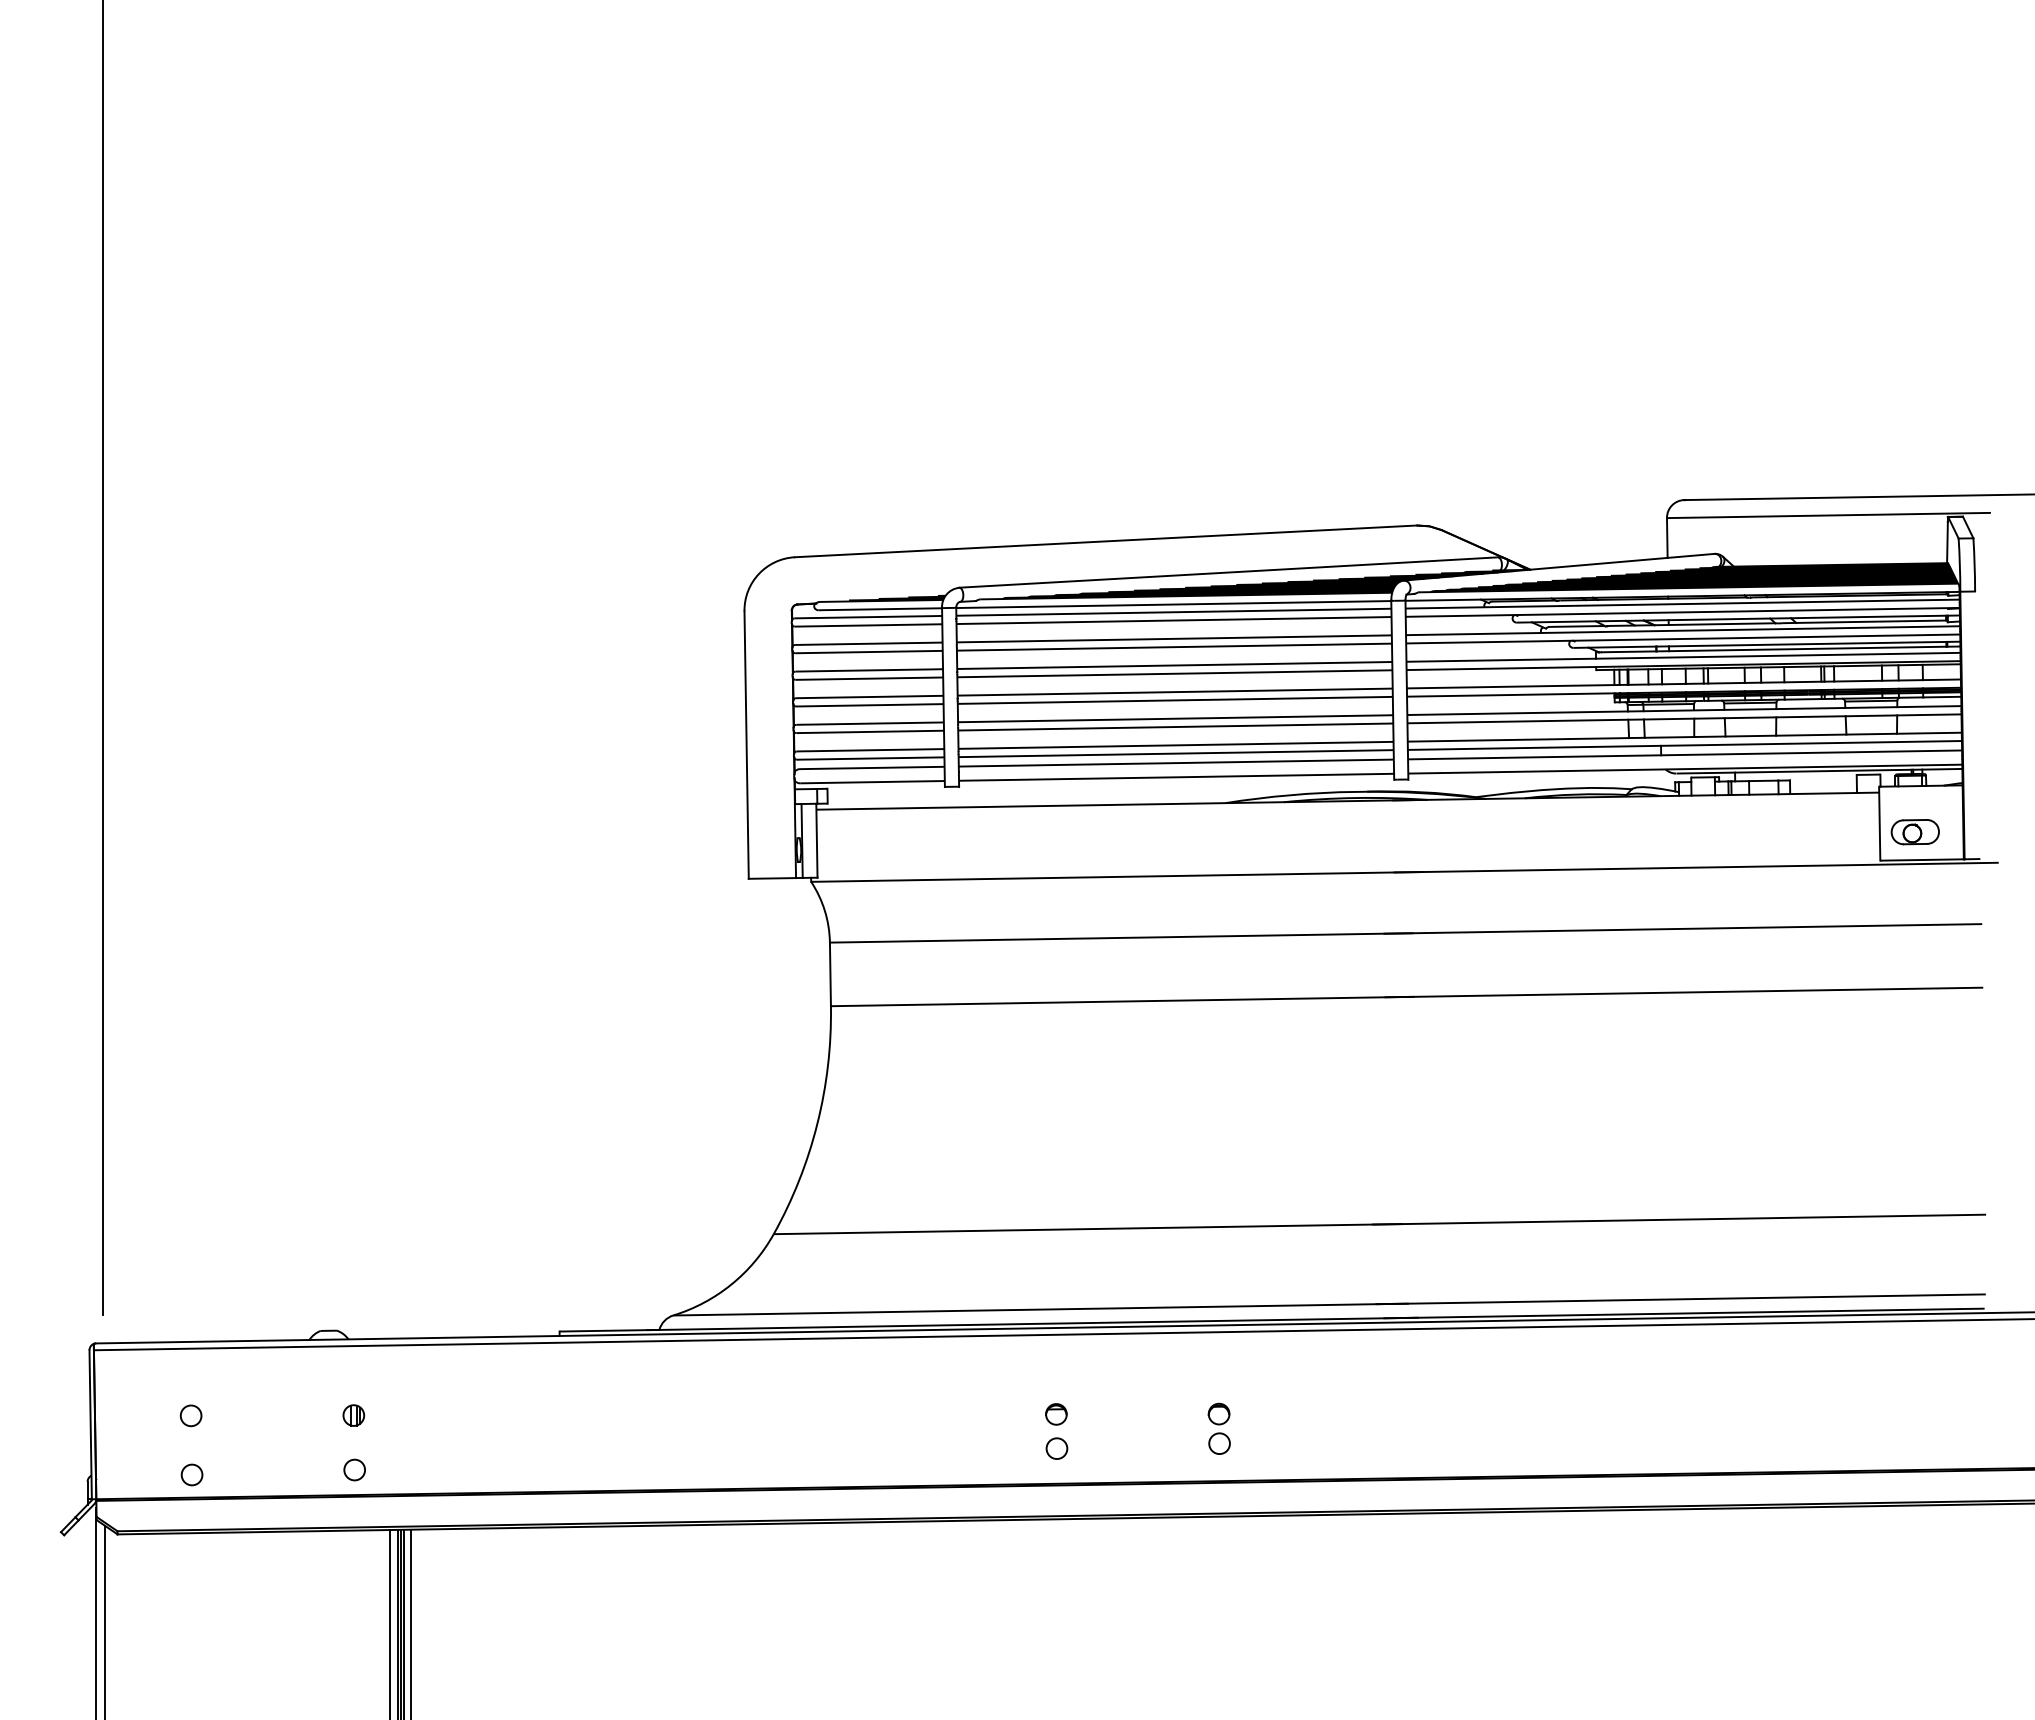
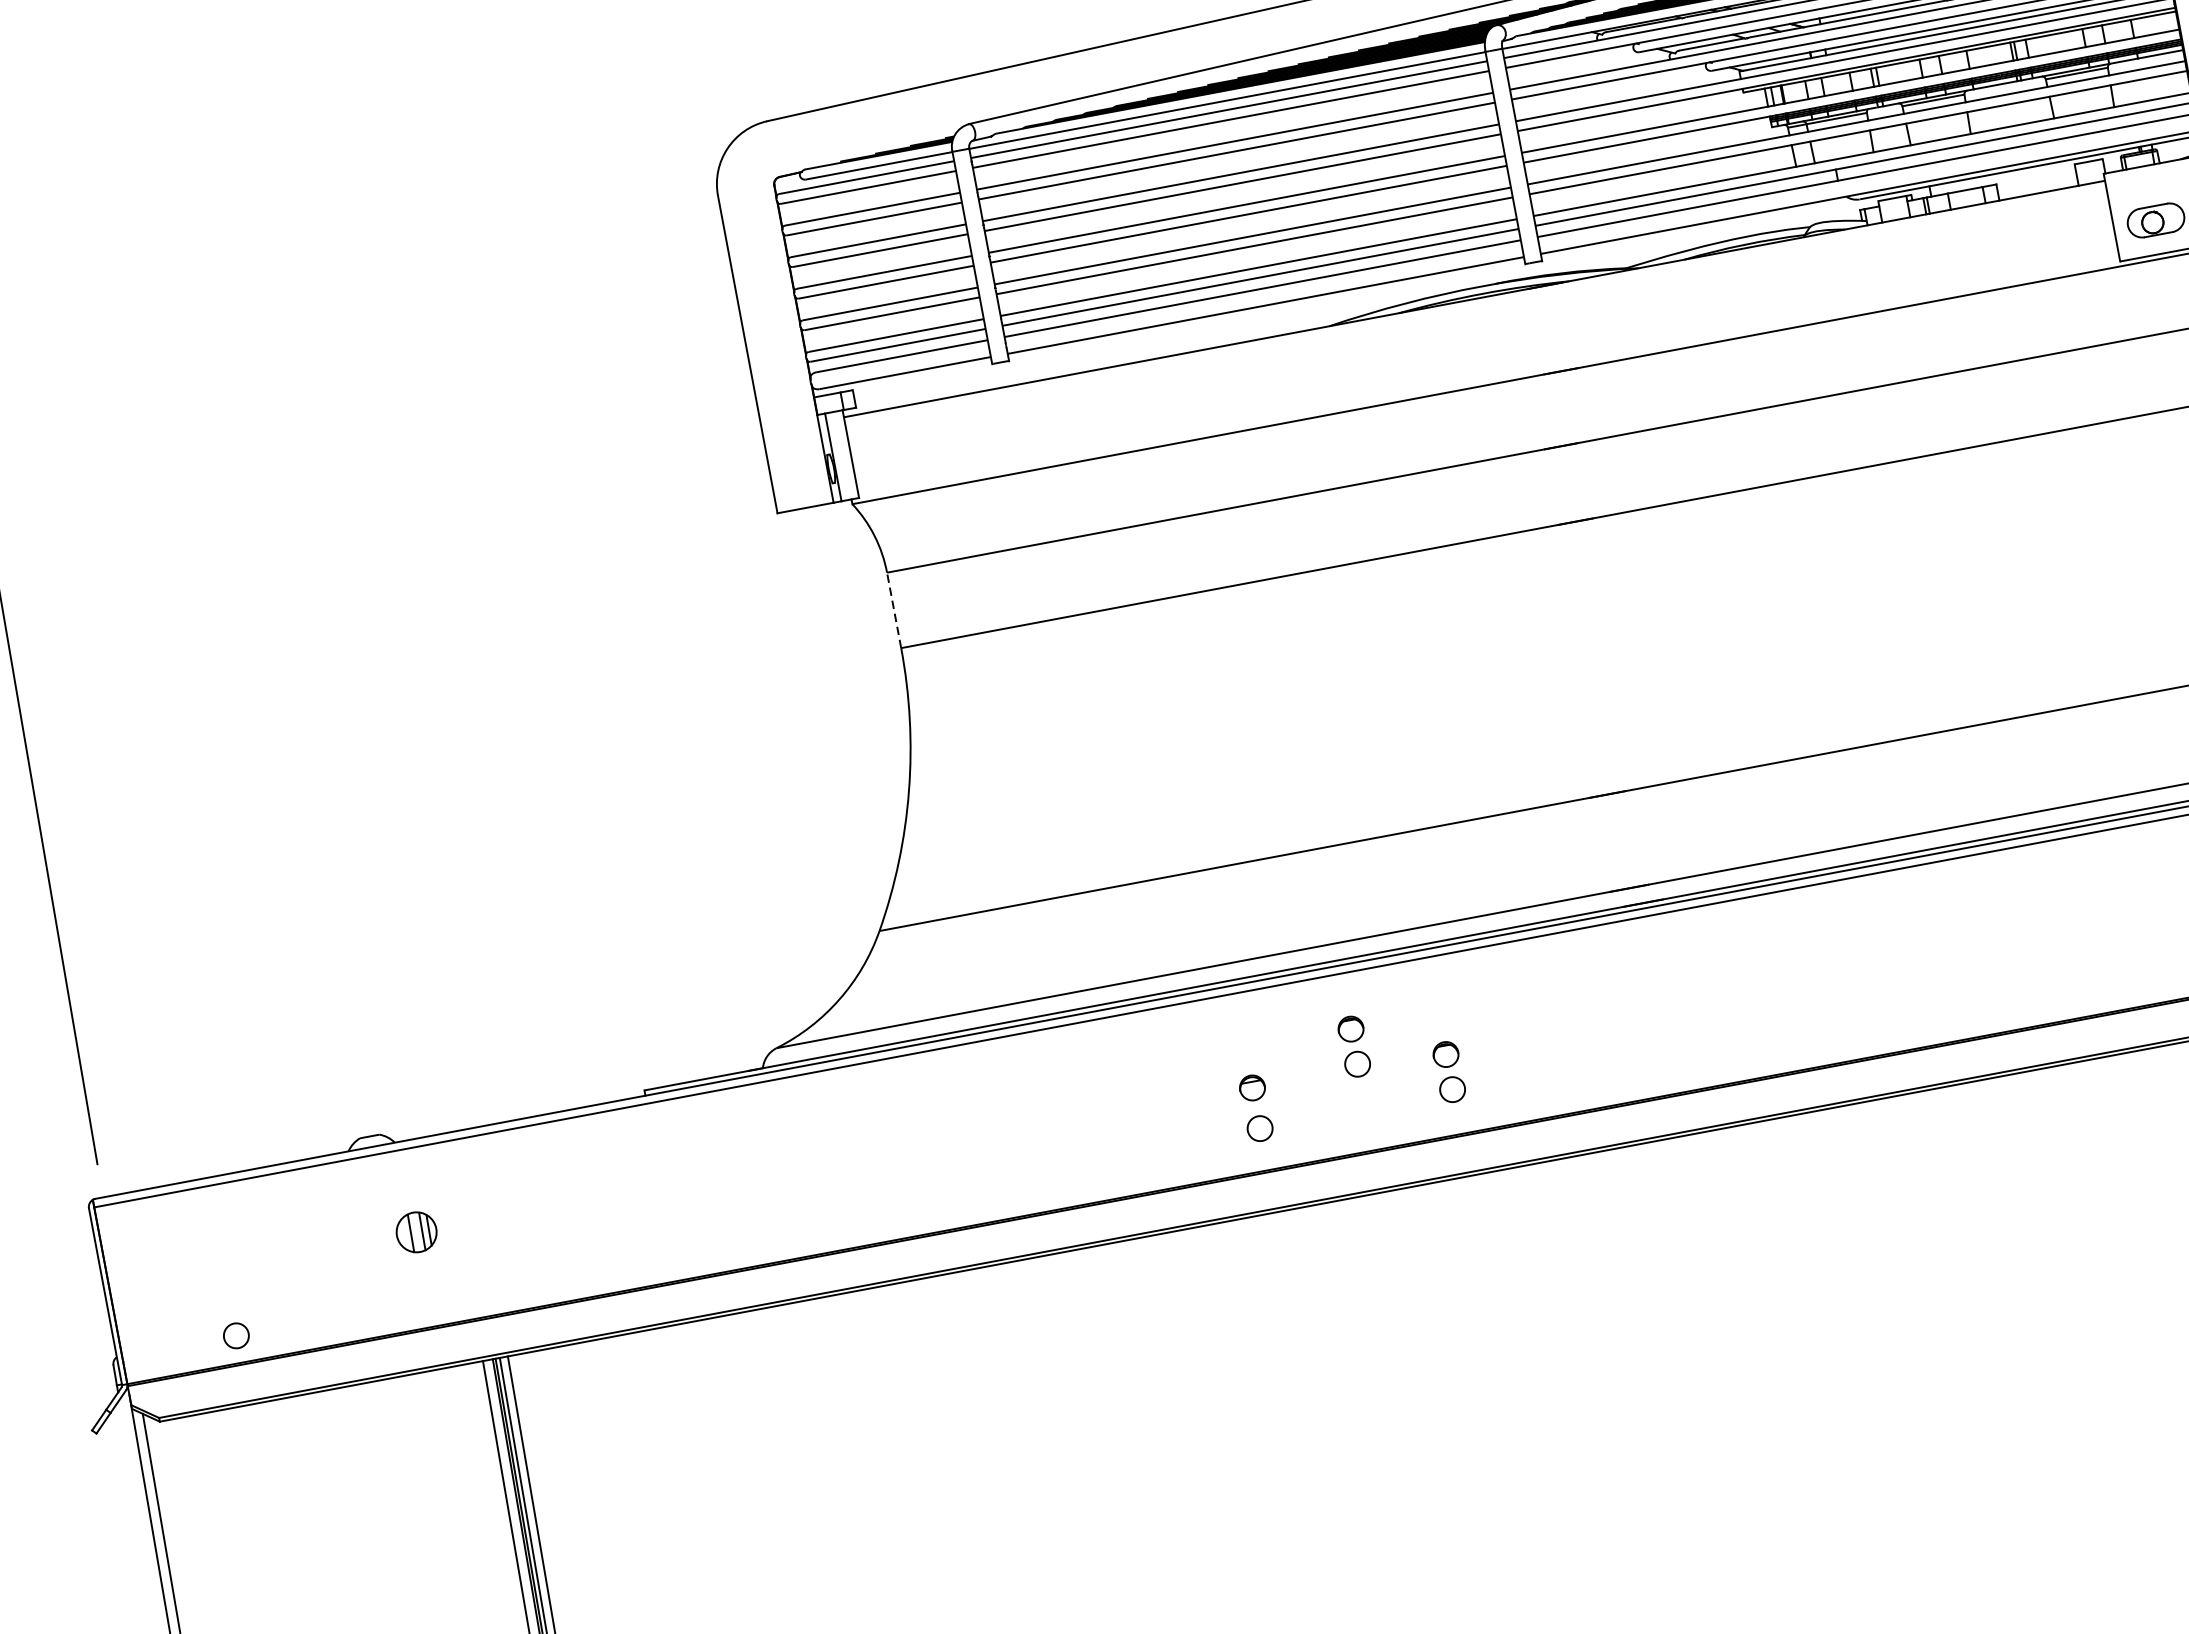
line: (830, 974) -> (894, 610), solid -> dashed
part: (1144, 1394) -> (1353, 1046), added
circle: (190, 1415) -> (222, 1265), removed
part: (353, 1415) -> (416, 1232), size x1.6
circle: (354, 1469) -> (428, 1296), removed

